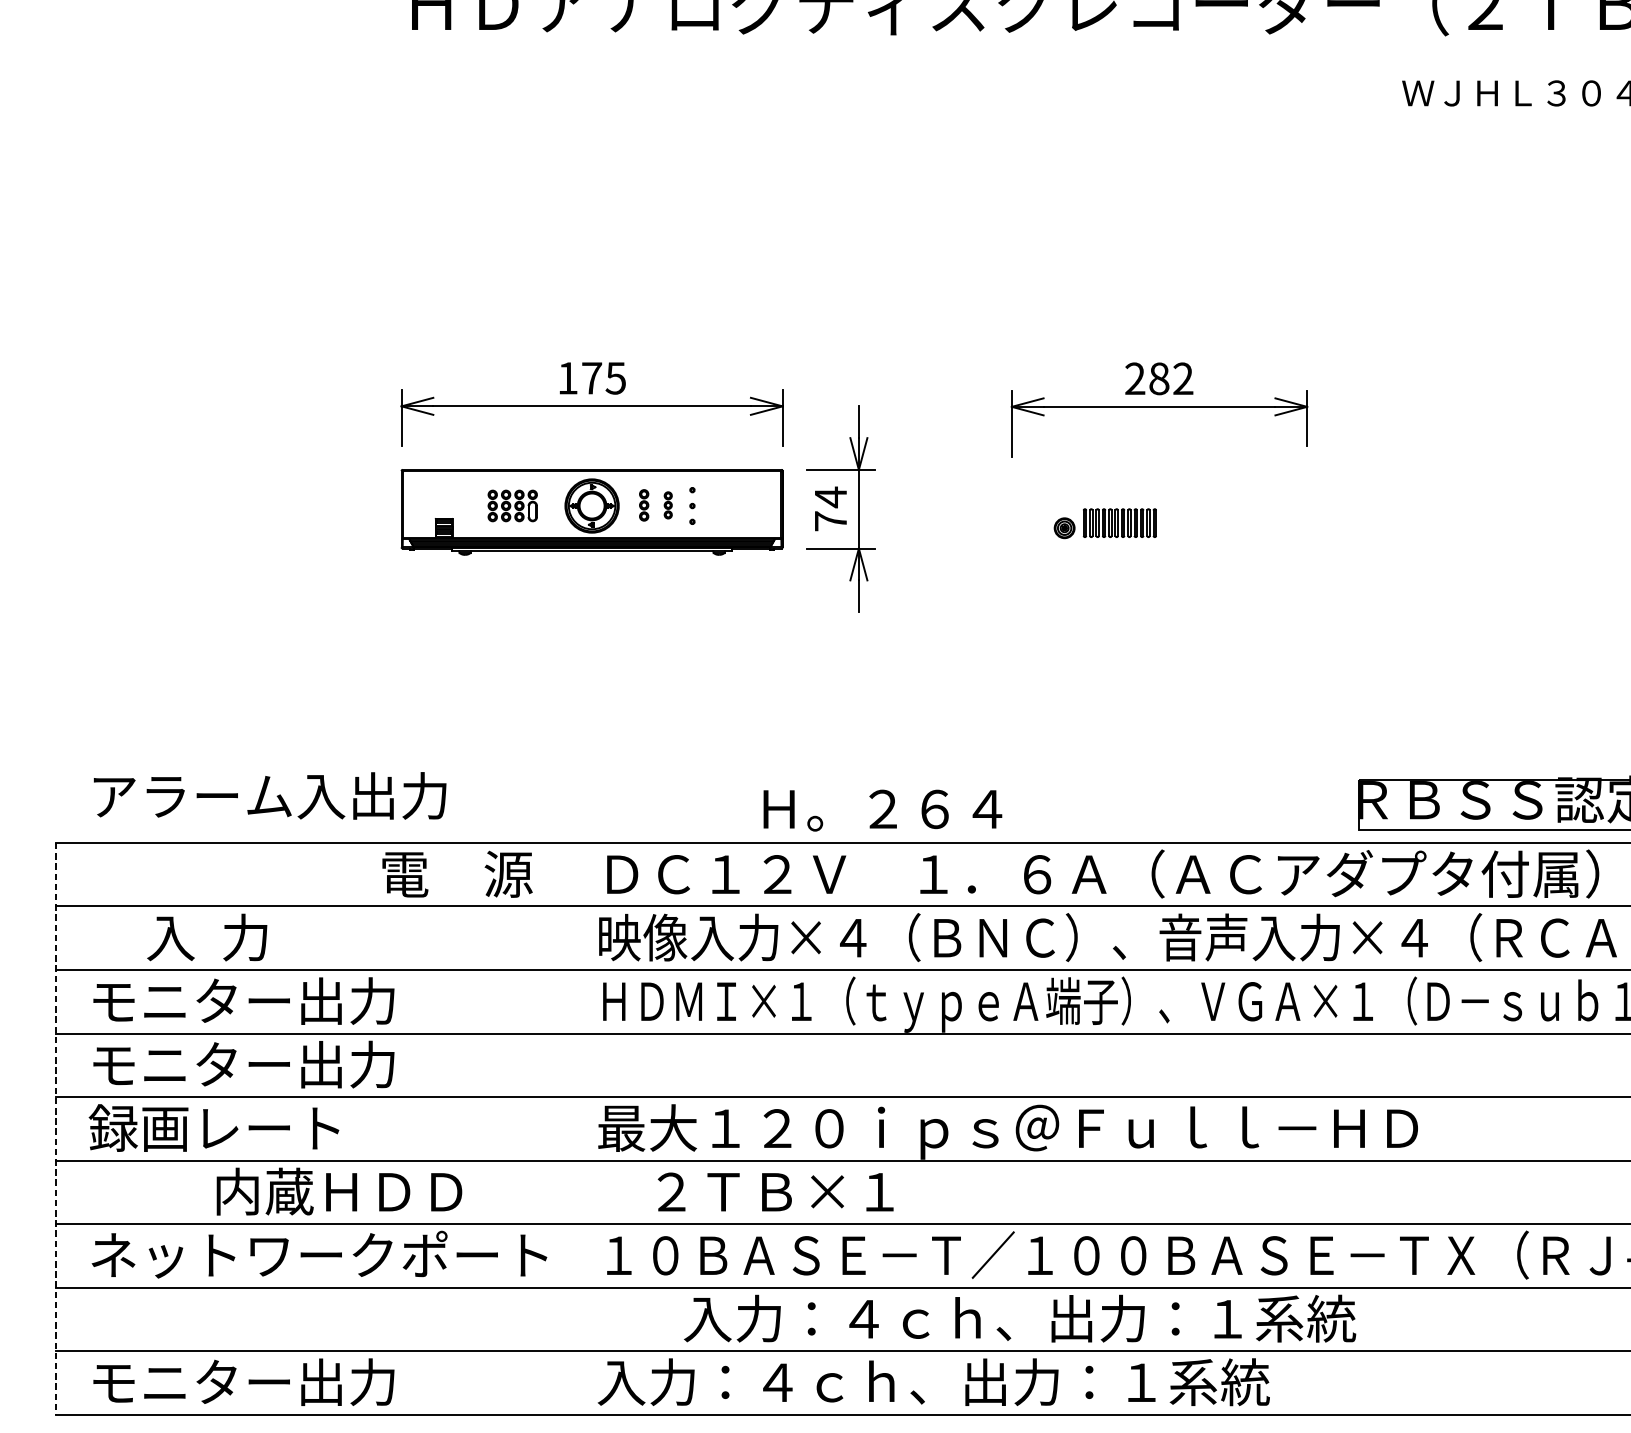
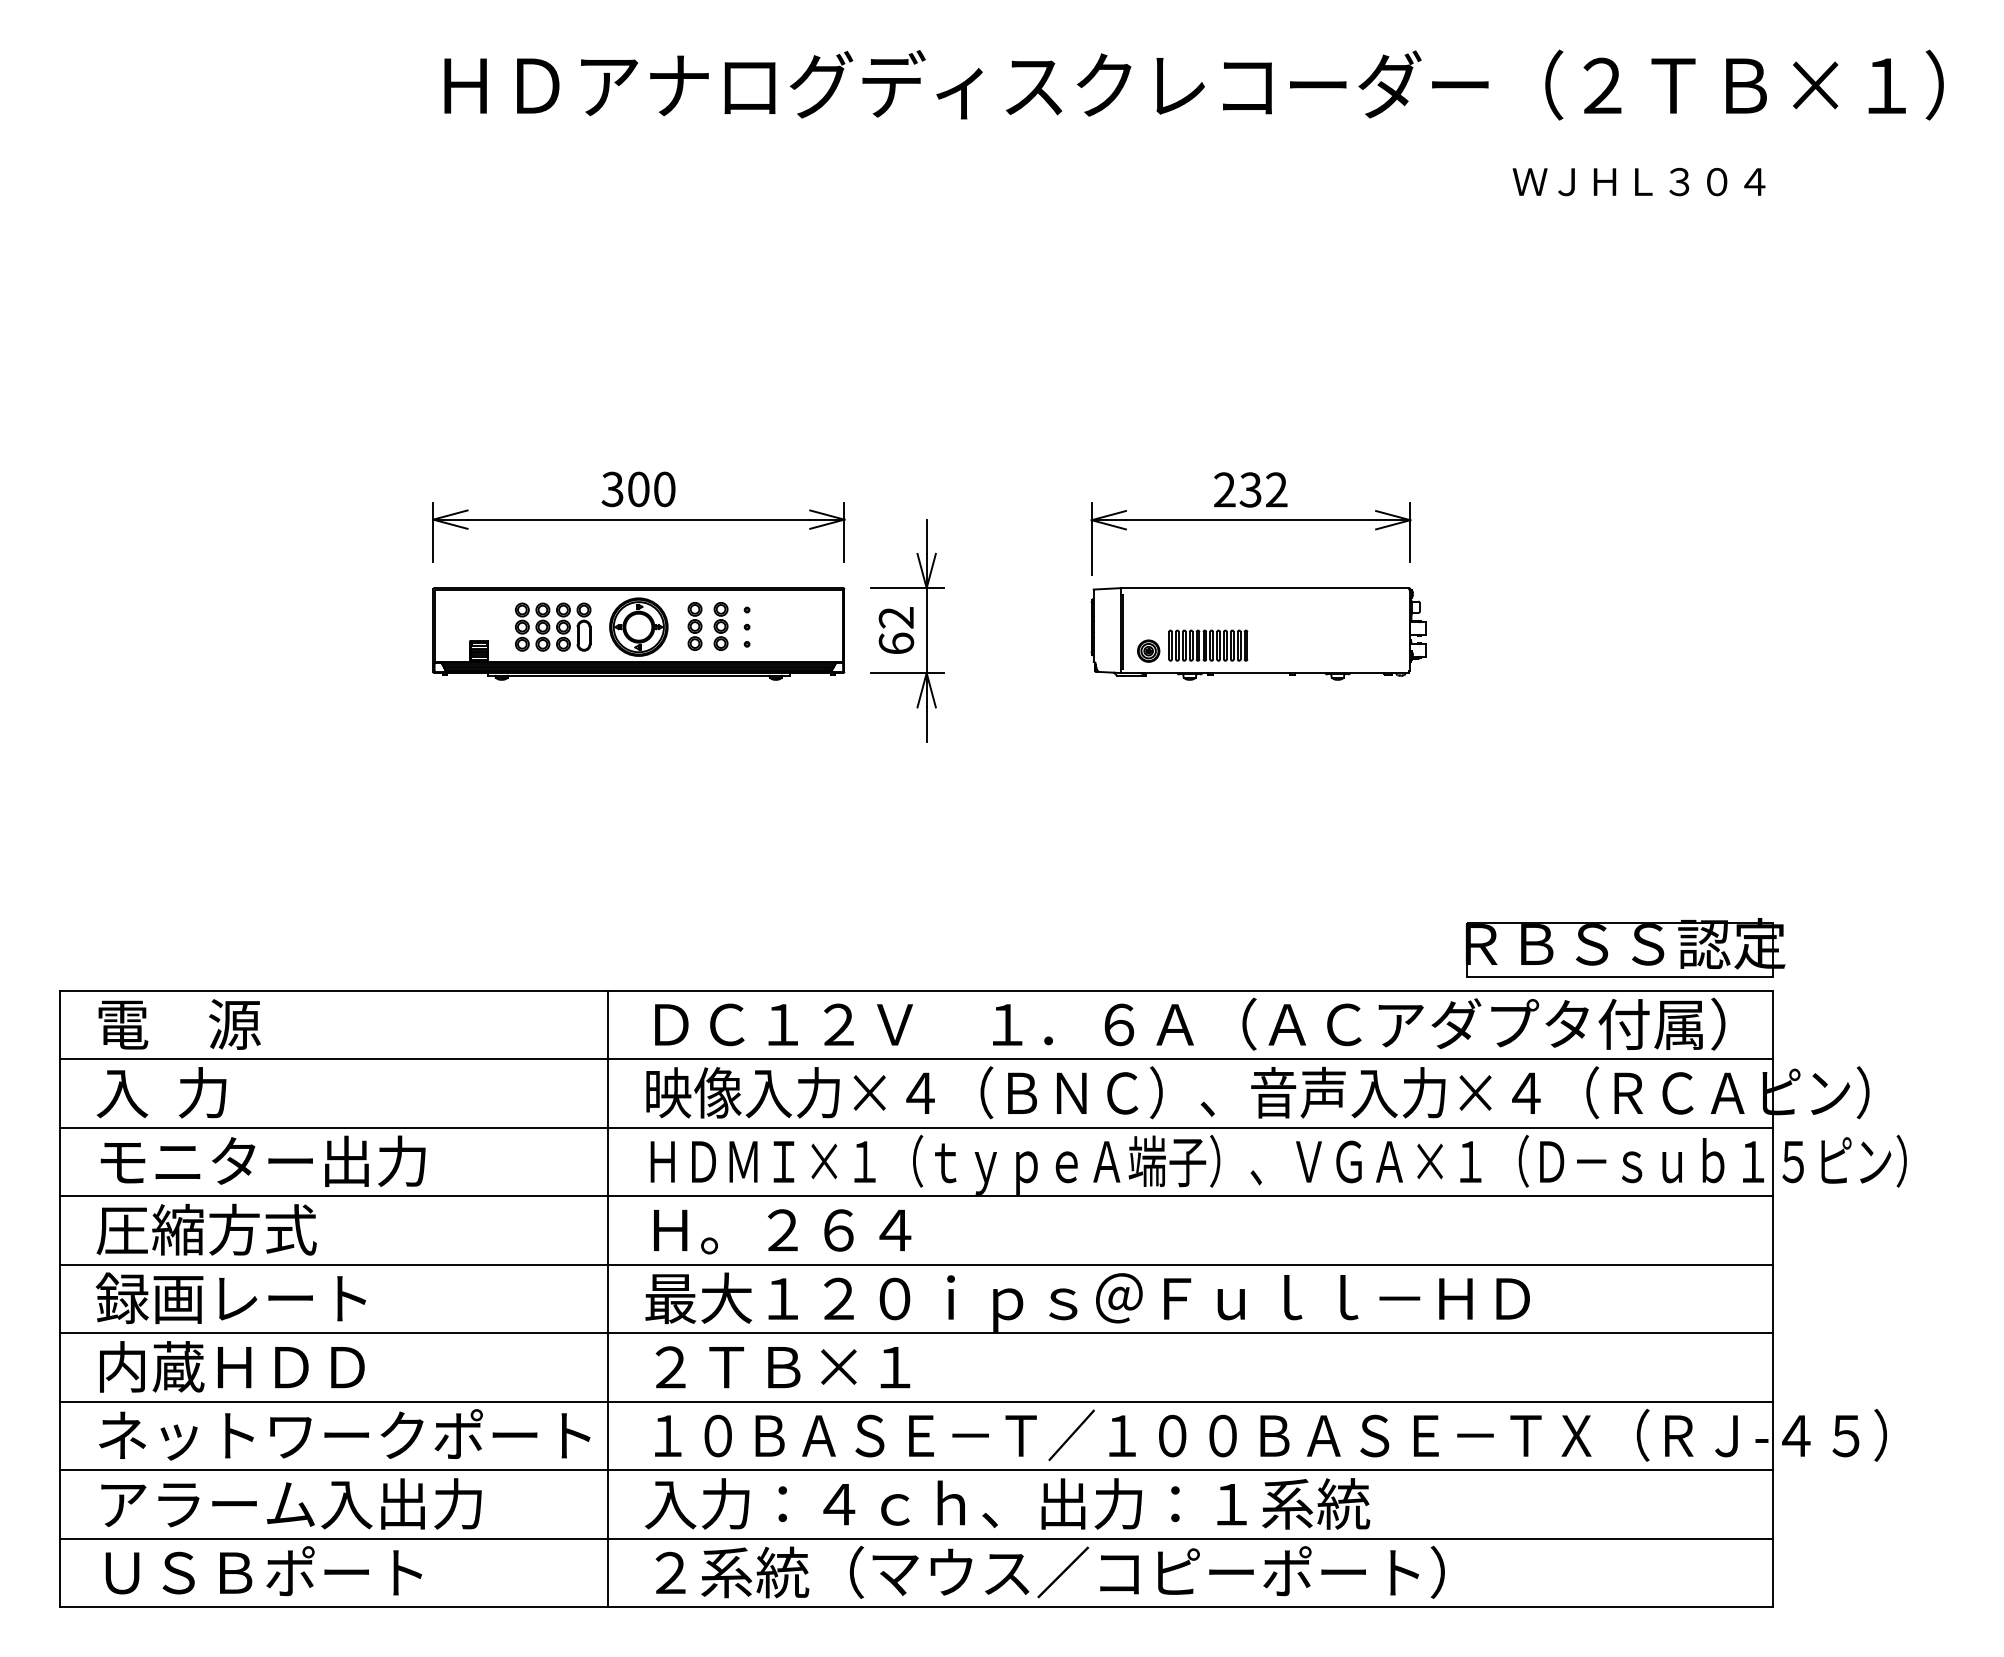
text: (591, 378) -> (638, 489), 175 -> 300
text: (1159, 378) -> (1250, 489), 282 -> 232
part: (512, 505) -> (553, 626), size x1.43
part: (643, 505) -> (694, 626), size x1.43
part: (667, 505) -> (720, 626), size x1.67
text: (830, 509) -> (896, 630), 74 -> 62
part: (1166, 511) -> (1258, 633), added
text: (270, 795) -> (291, 1503), moved
text: (882, 810) -> (782, 1231), moved
text: (457, 874) -> (179, 1024), moved
text: (207, 937) -> (161, 1092), moved
text: (241, 1064) -> (260, 1229), モニター出力 -> 圧縮方式
line: (563, 1128) -> (608, 1298), added
line: (56, 1129) -> (60, 1299), dashed -> solid
text: (339, 1191) -> (232, 1366), moved
text: (775, 1192) -> (782, 1367), moved
text: (1020, 1318) -> (1007, 1503), moved
text: (968, 1381) -> (1044, 1571), 入力：４ｃｈ、出力：１系統 -> ２系統（マウス／コピーポート）
text: (243, 1382) -> (262, 1572), モニター出力 -> ＵＳＢポート

